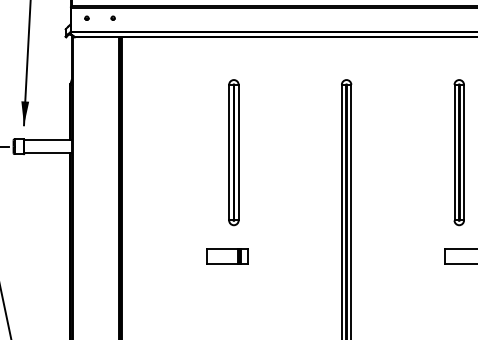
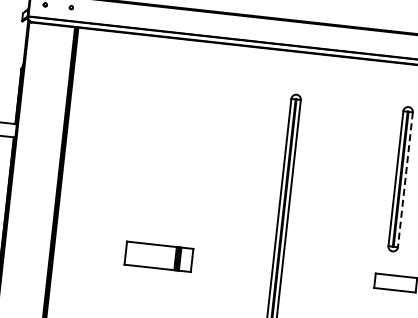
part: (233, 152) -> (176, 154), removed
line: (464, 152) -> (405, 179), solid -> dashed
part: (227, 256) -> (158, 257), size x1.6

